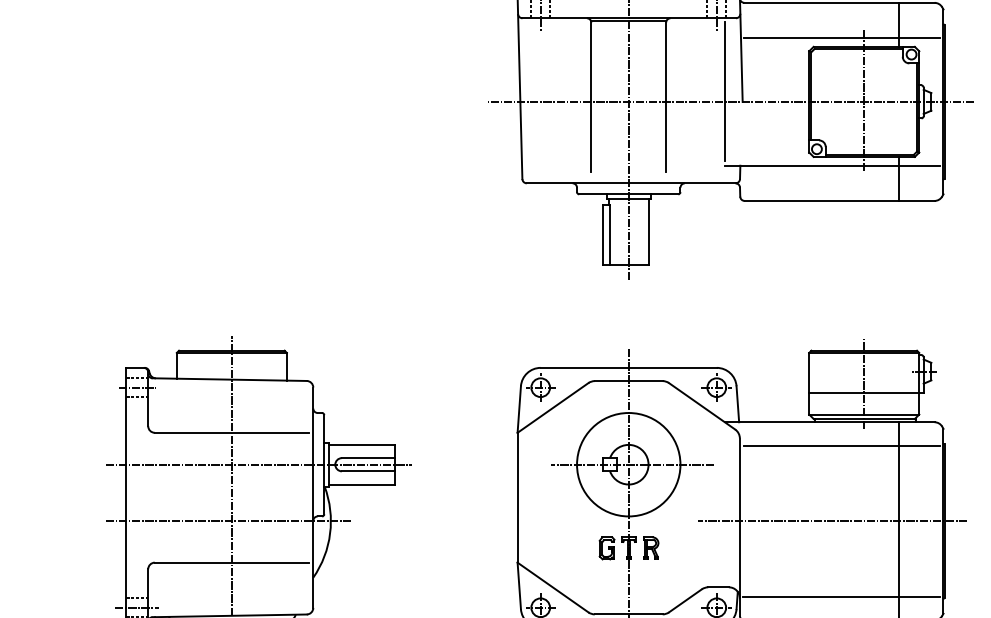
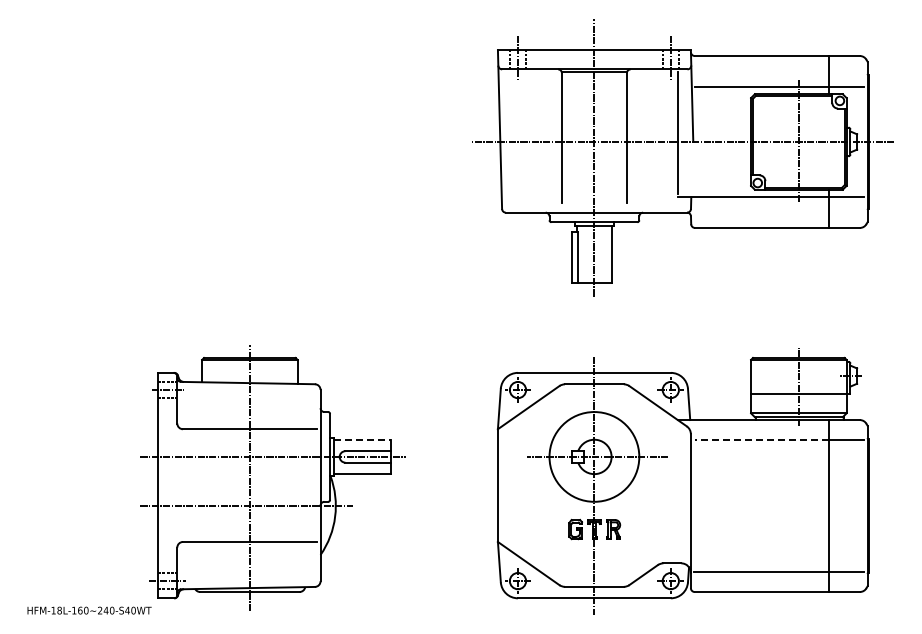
line: (361, 444) -> (362, 439), solid -> dashed
line: (821, 445) -> (761, 440), solid -> dashed
line: (832, 521) -> (771, 506), removed

